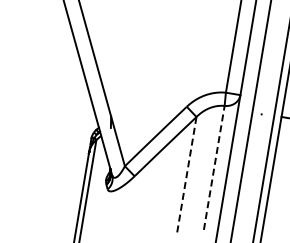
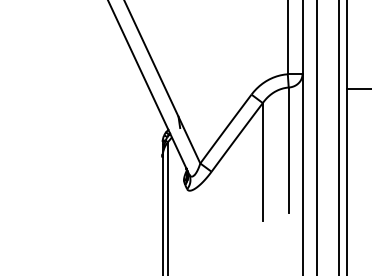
line: (214, 167) -> (288, 150), dashed -> solid
line: (186, 174) -> (262, 161), dashed -> solid

